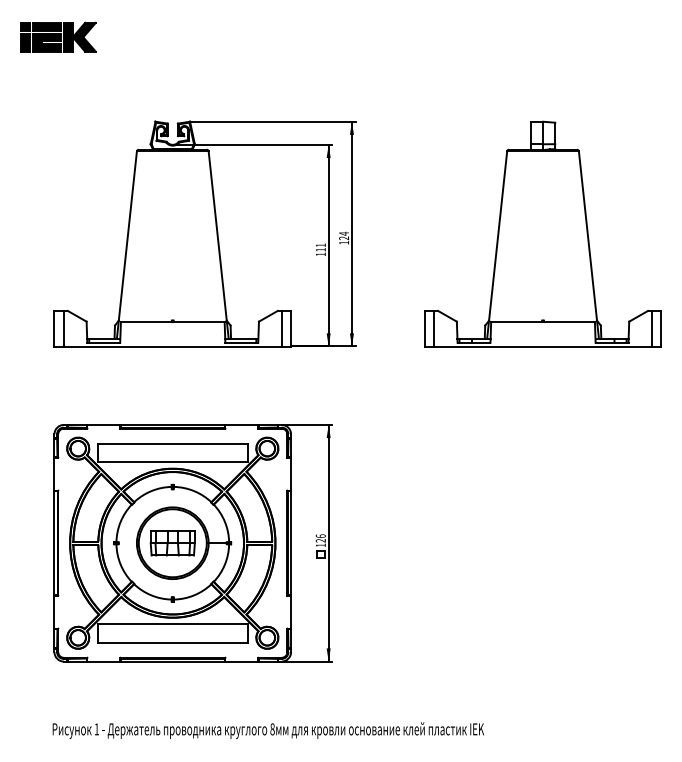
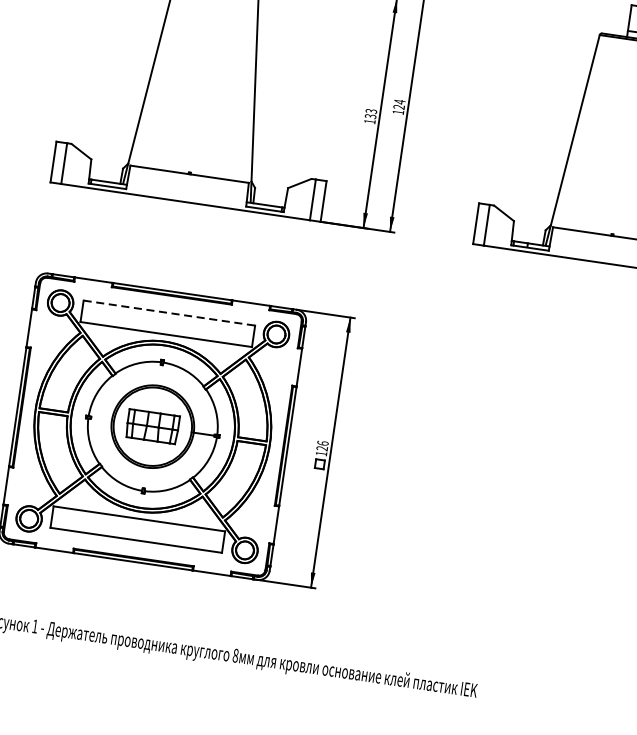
text: (320, 247) -> (370, 113), 111 -> 133
line: (173, 443) -> (170, 312), solid -> dashed

